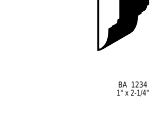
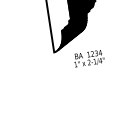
text: (132, 88) -> (88, 58), moved

